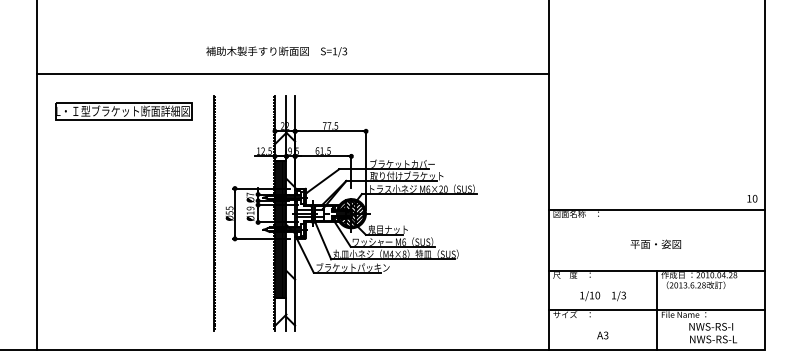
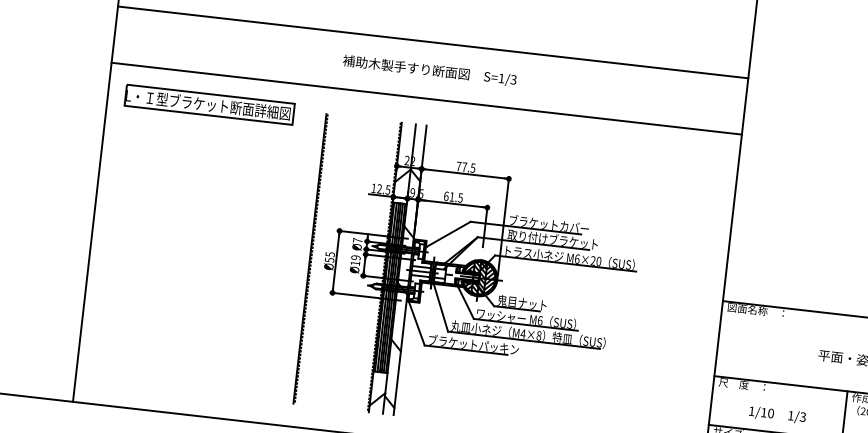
line: (292, 28) -> (432, 42), added
text: (276, 51) -> (429, 70), moved
part: (123, 111) -> (208, 105), moved

